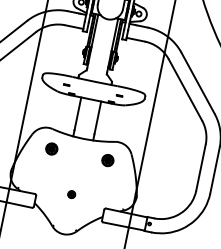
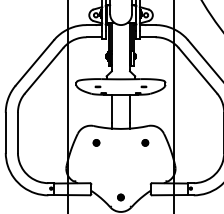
part: (51, 148) -> (96, 142), size x0.62
part: (108, 160) -> (145, 142), size x0.62
part: (71, 194) -> (120, 197), moved

